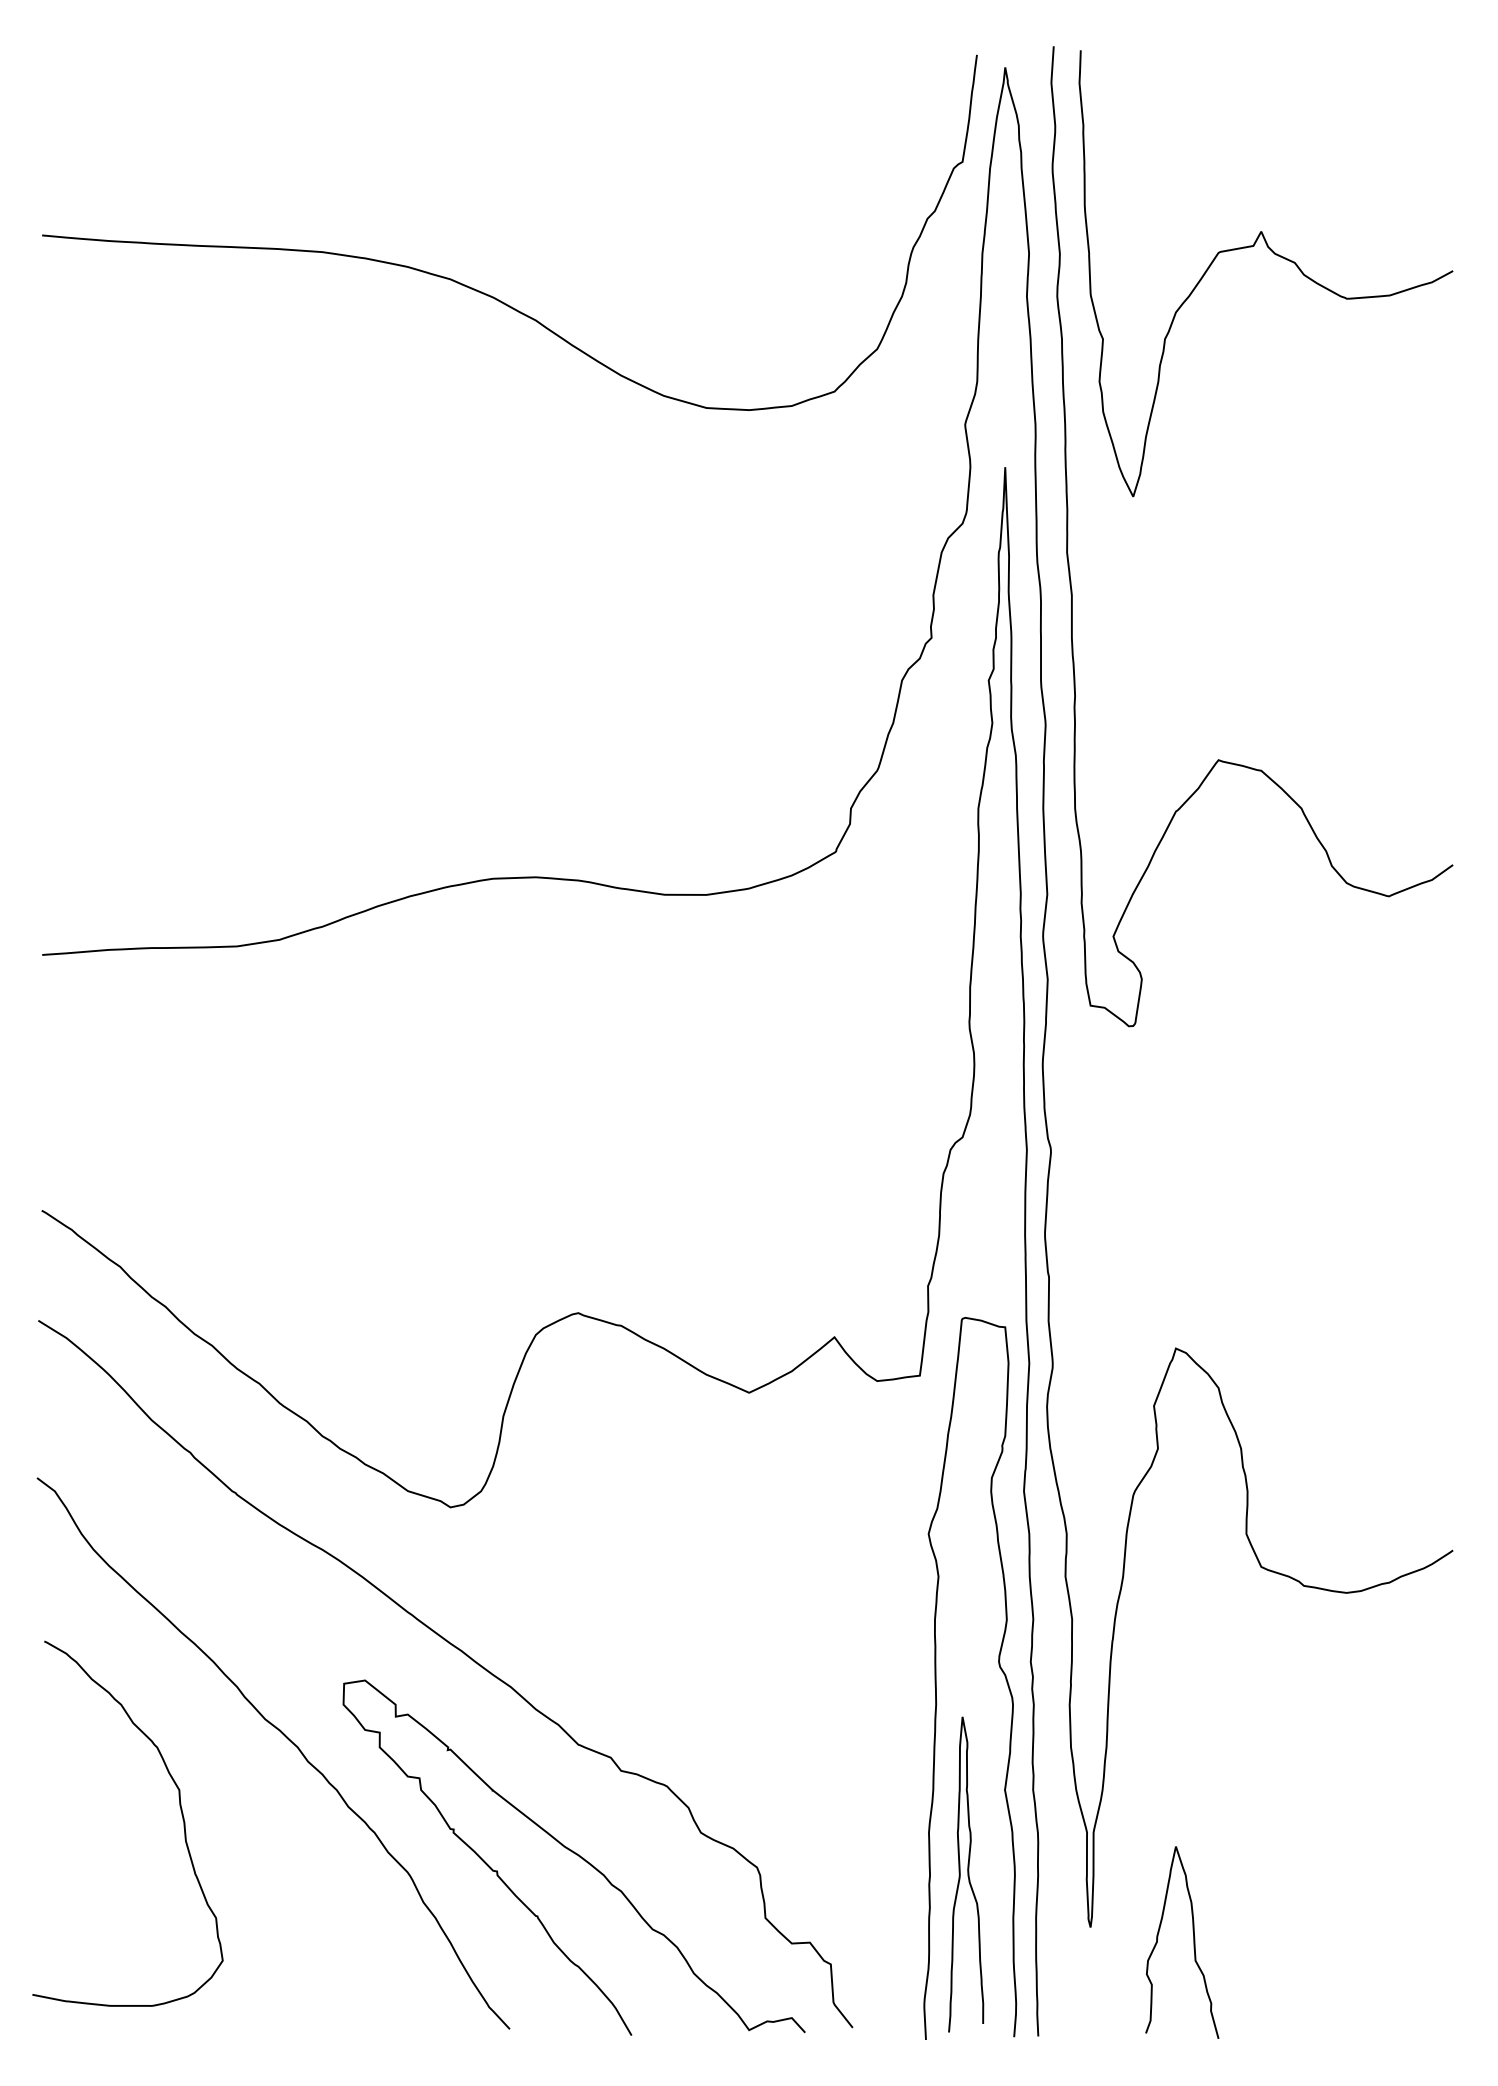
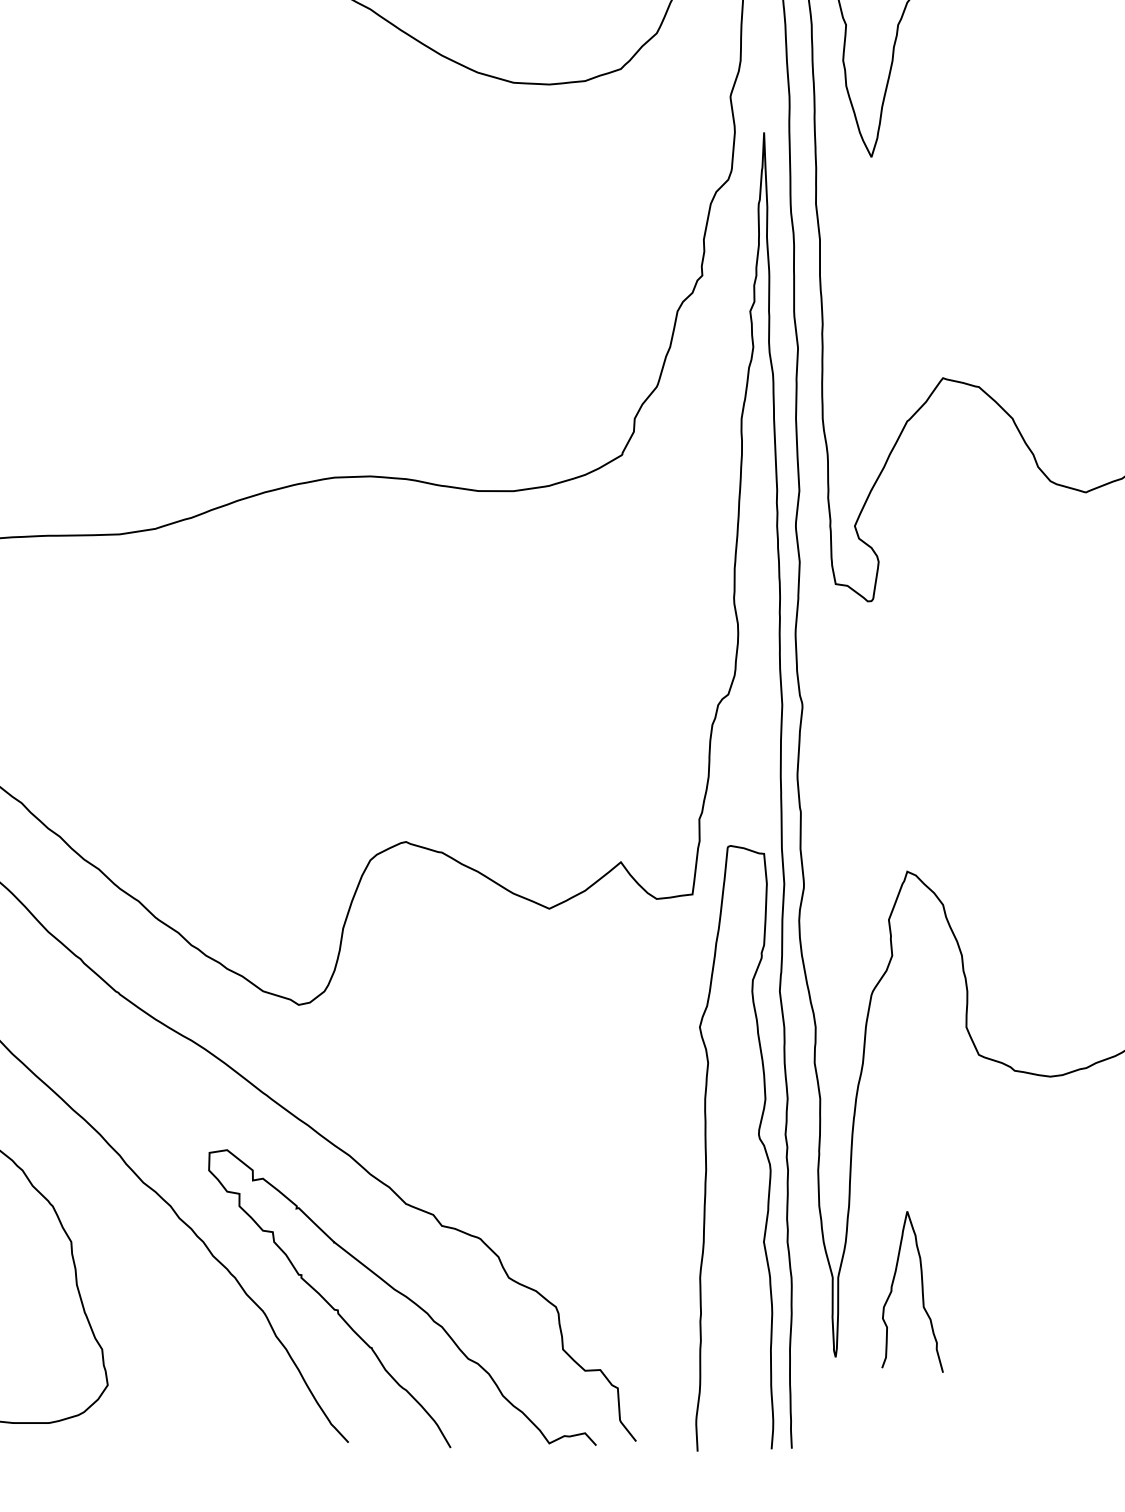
curve: (967, 1874) -> (732, 1312), removed
curve: (1193, 1942) -> (922, 1291), moved

